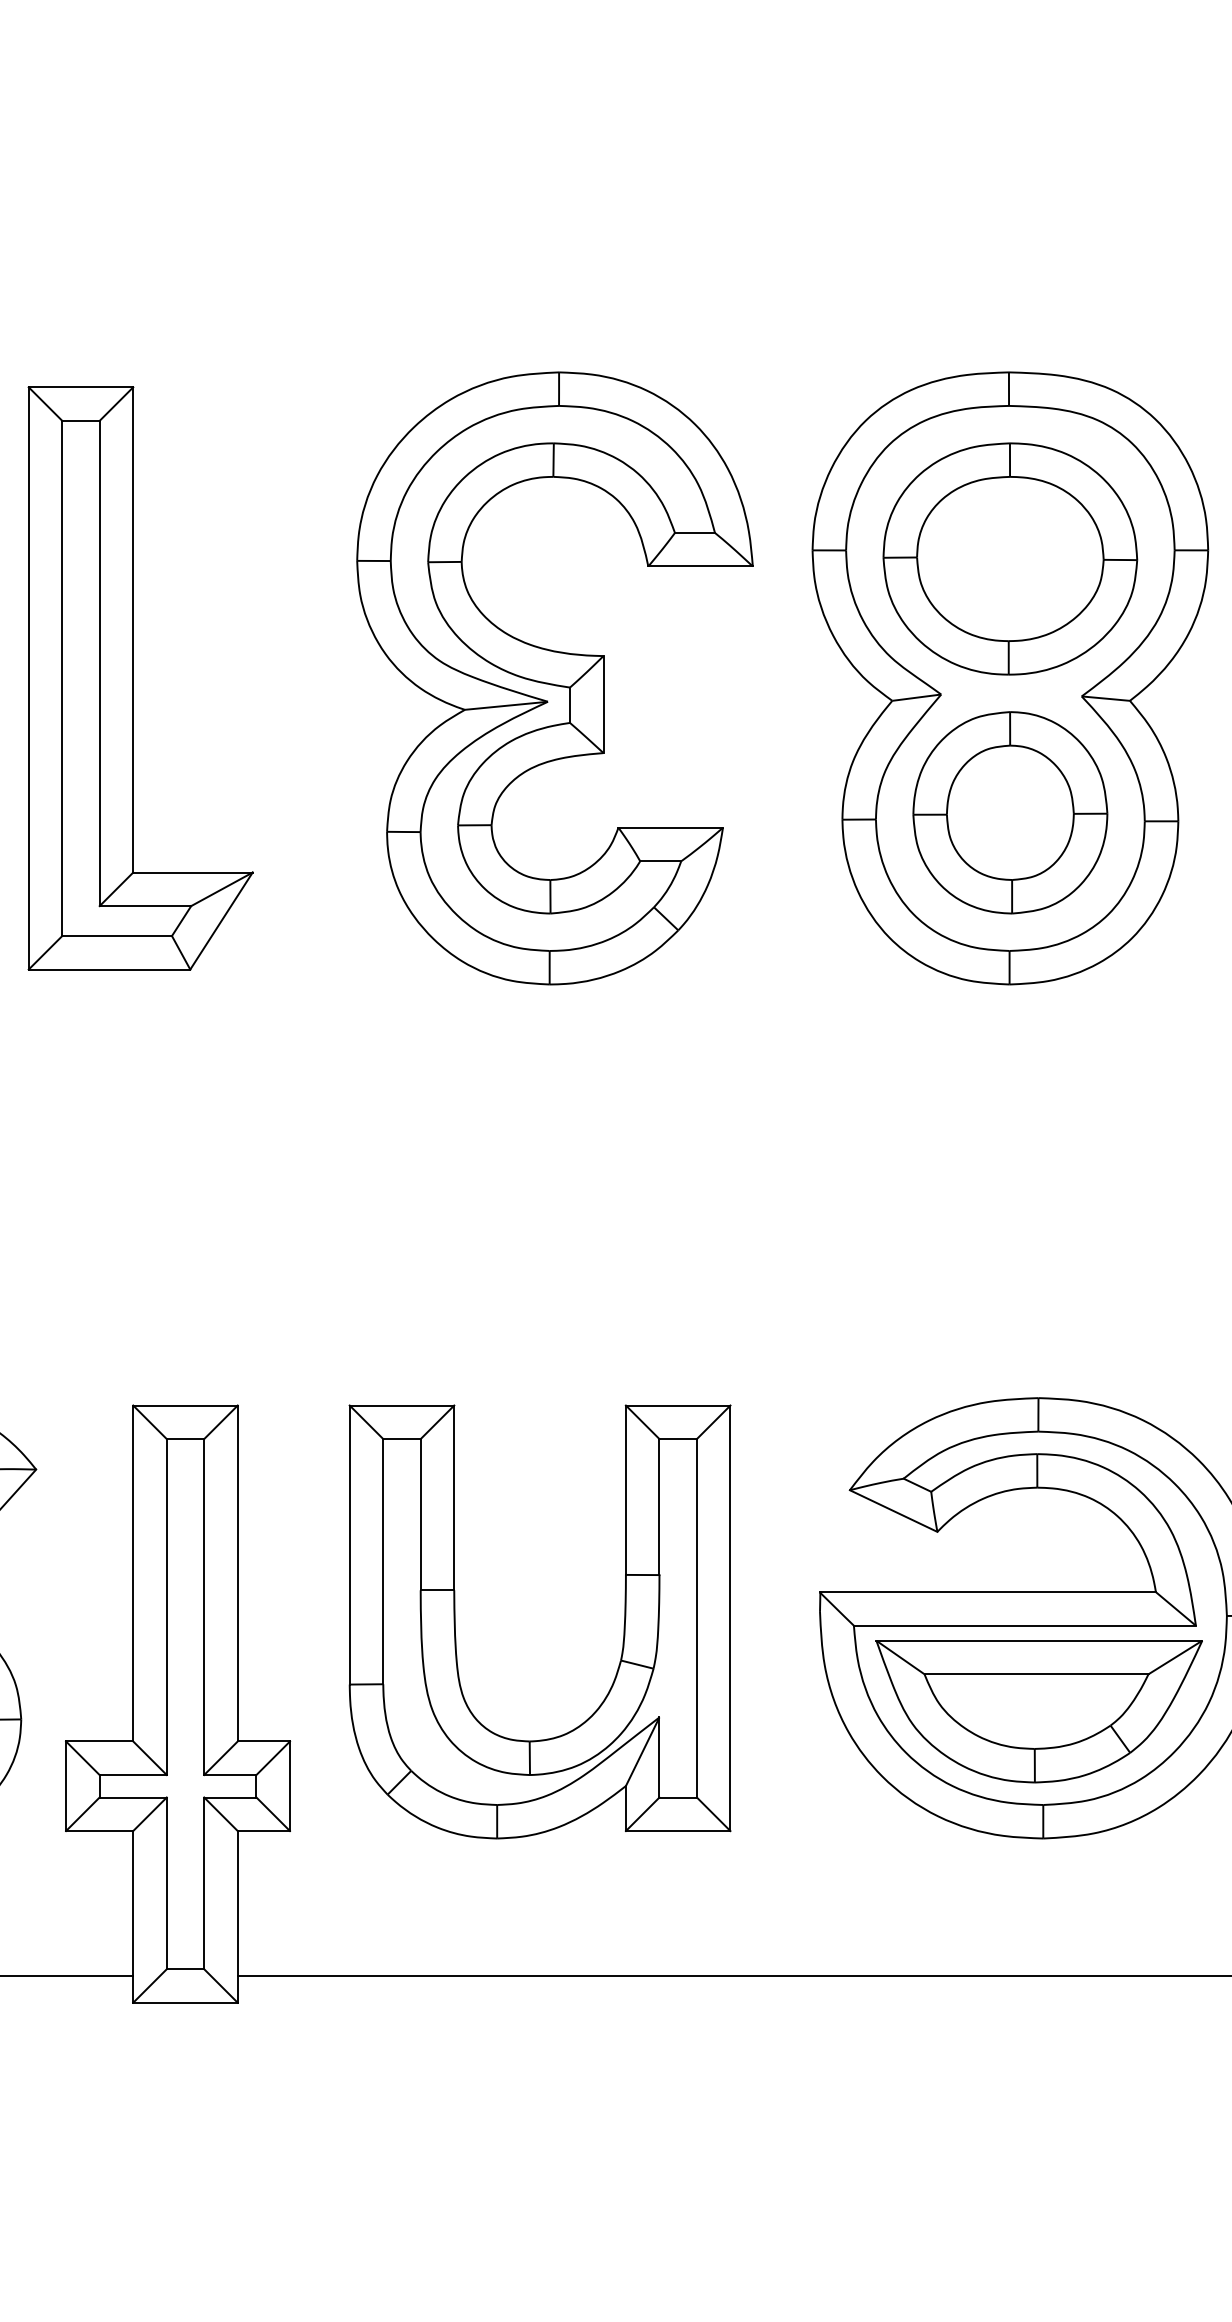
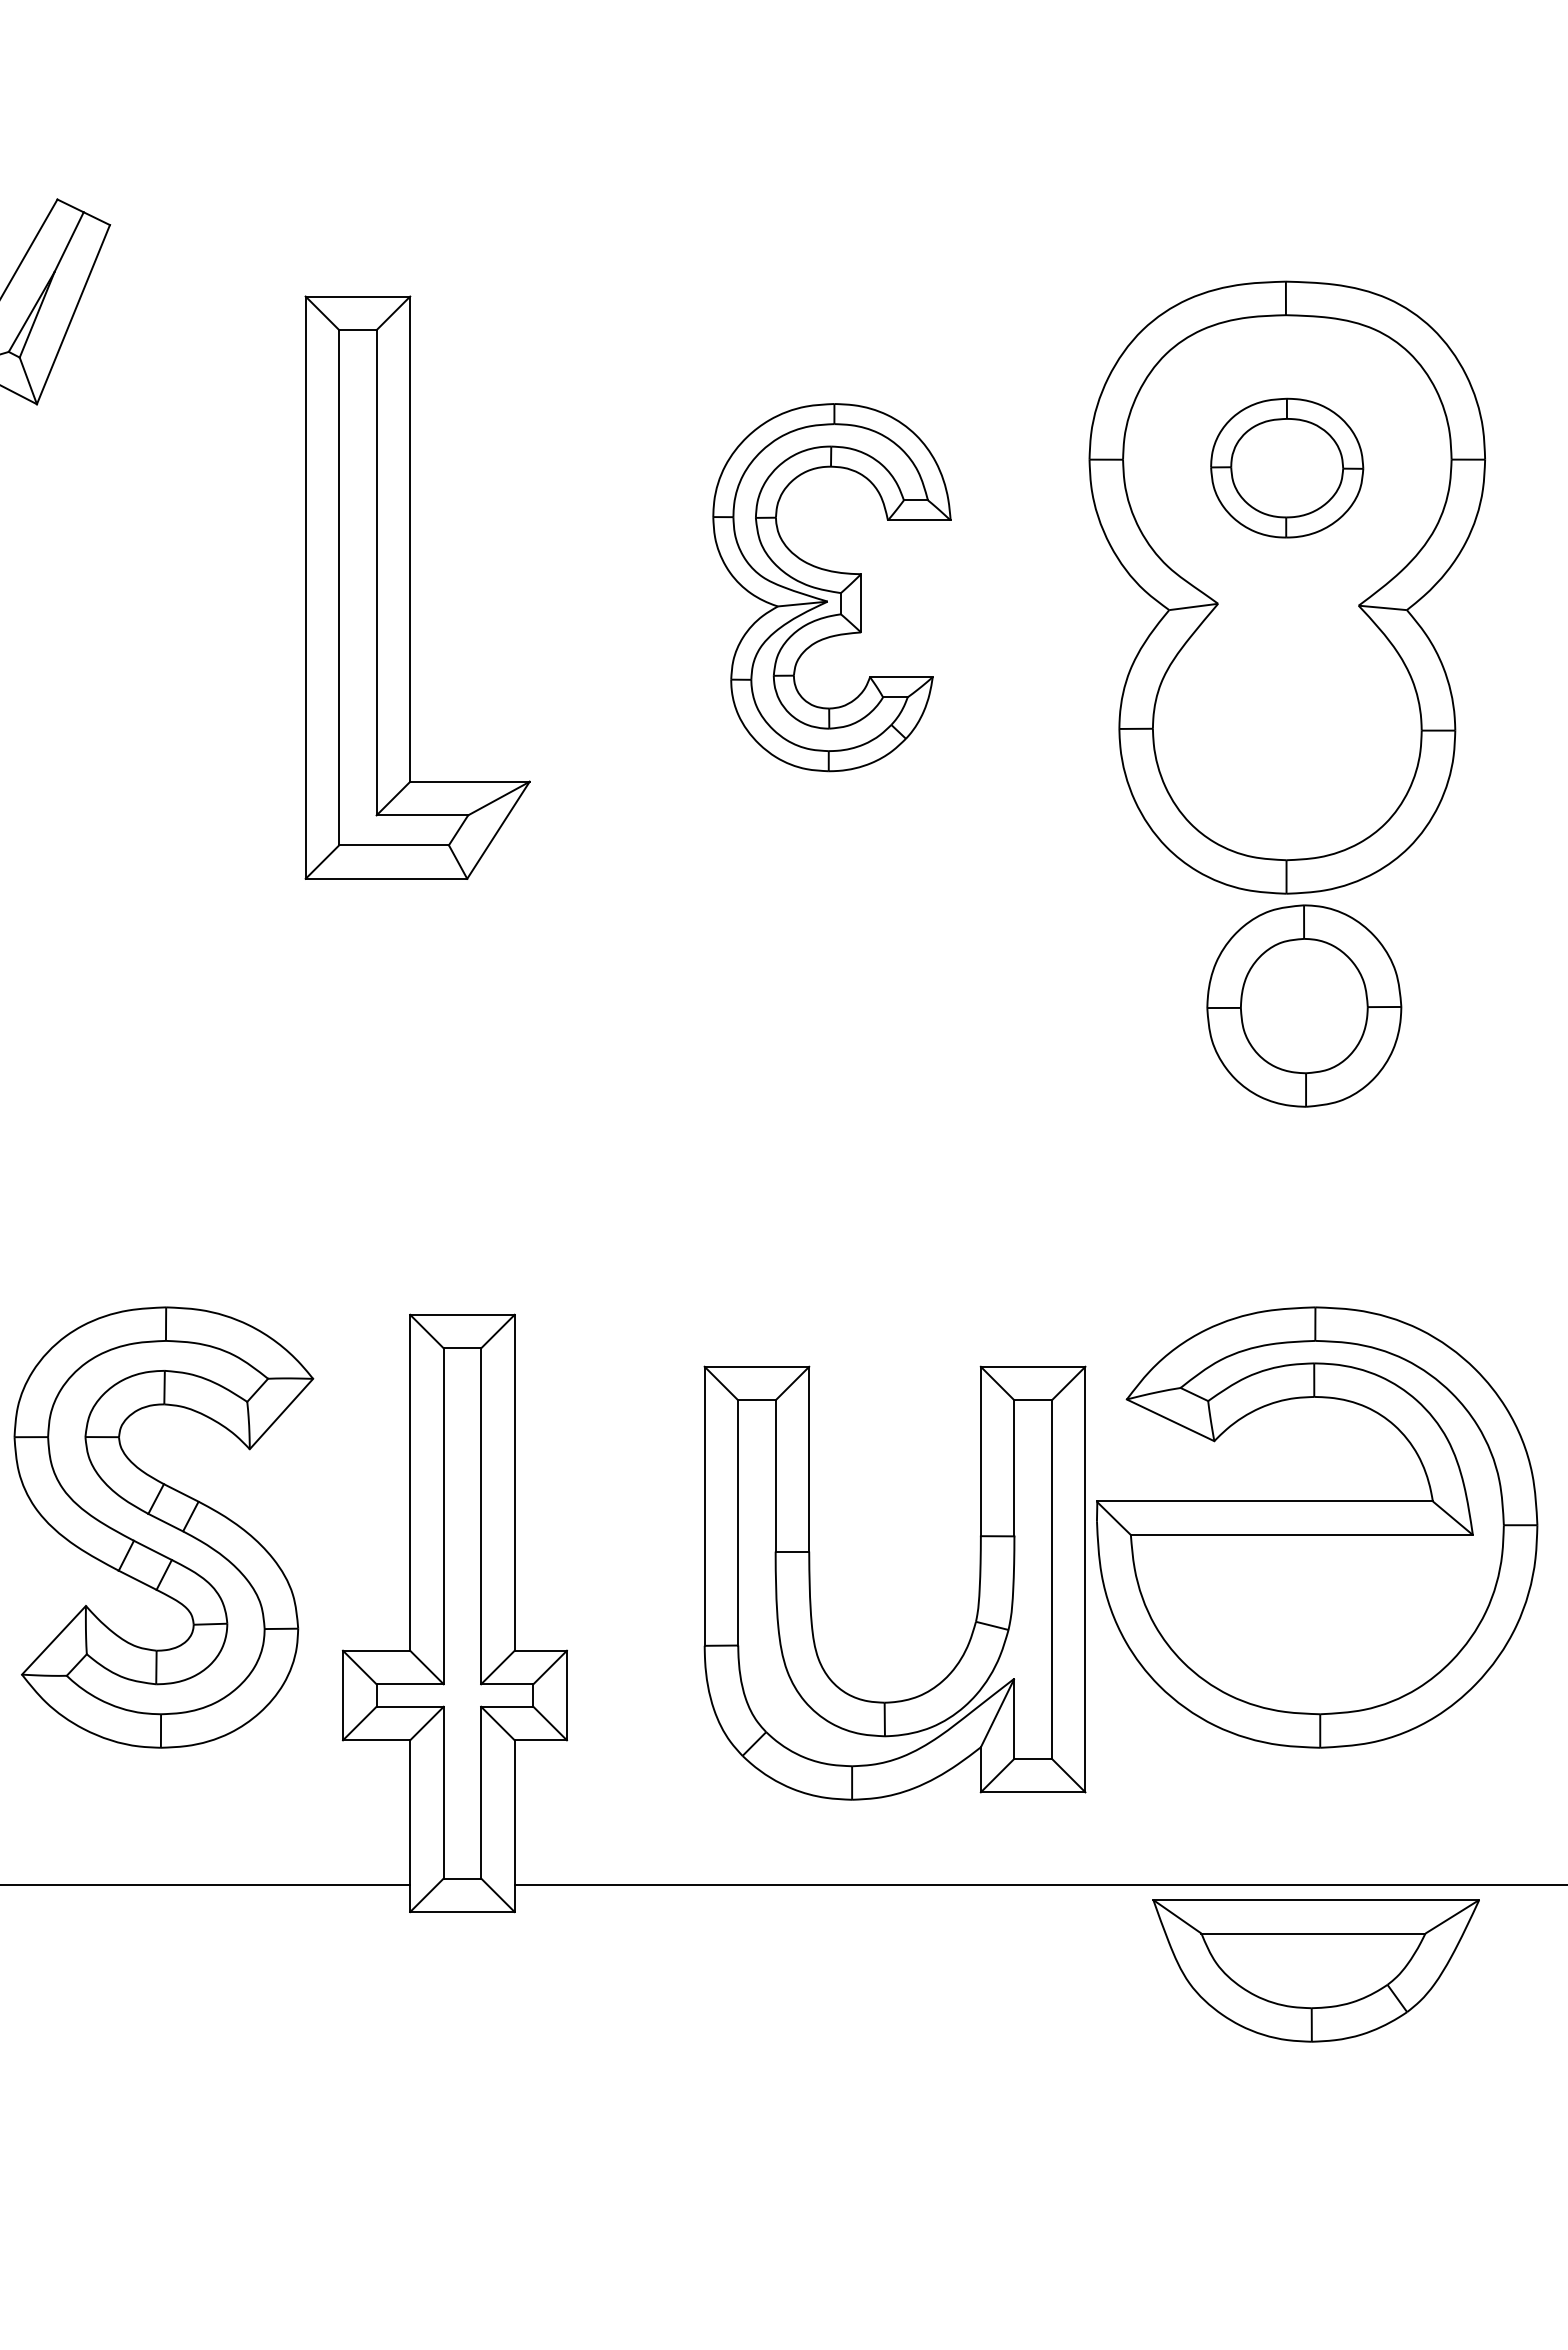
part: (1009, 558) -> (1286, 467), size x0.6
part: (554, 678) -> (831, 587), size x0.6
part: (1010, 812) -> (1304, 1005), moved
part: (455, 1621) -> (810, 1582), moved
part: (1038, 1711) -> (1315, 1970), moved

